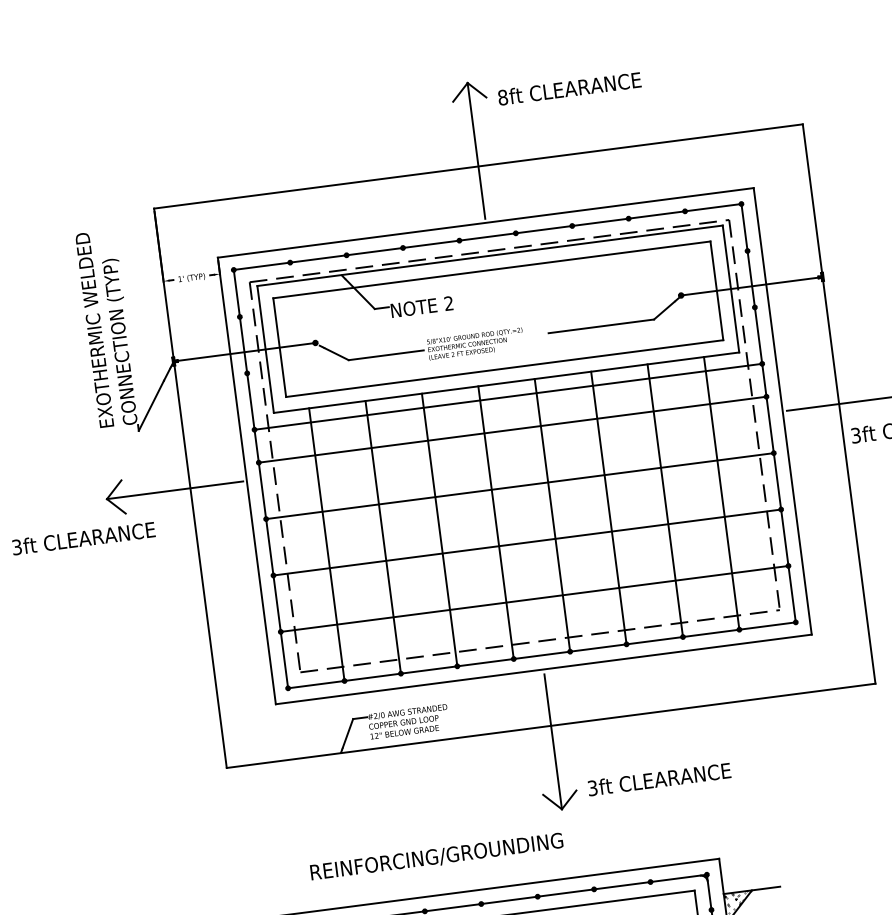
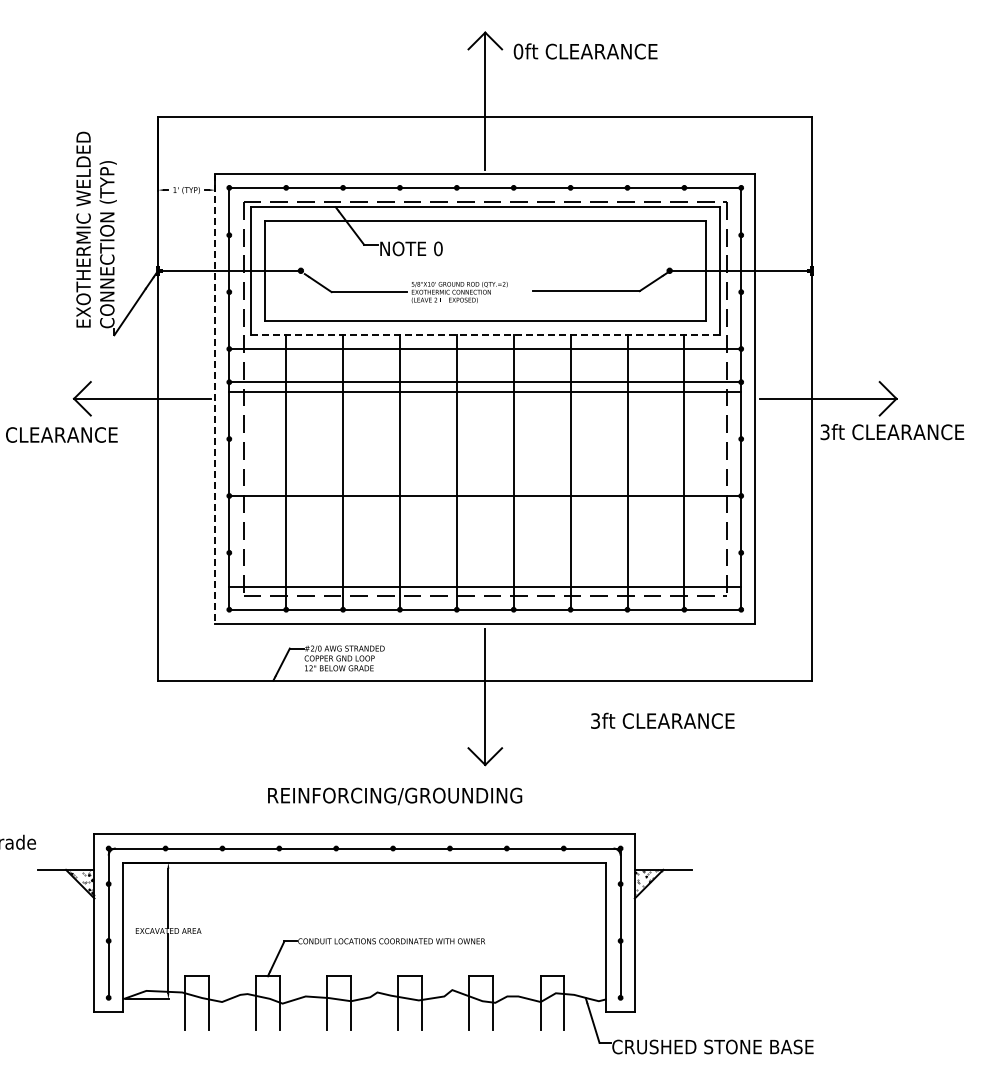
text: (502, 97) -> (518, 51), 8ft -> 0ft
text: (449, 303) -> (438, 248), 2 -> 0
line: (506, 382) -> (485, 334), solid -> dashed
line: (247, 481) -> (215, 399), solid -> dashed
line: (520, 486) -> (485, 392), moved
line: (534, 598) -> (485, 586), moved
text: (659, 779) -> (662, 720), moved
text: (437, 857) -> (395, 796), moved

